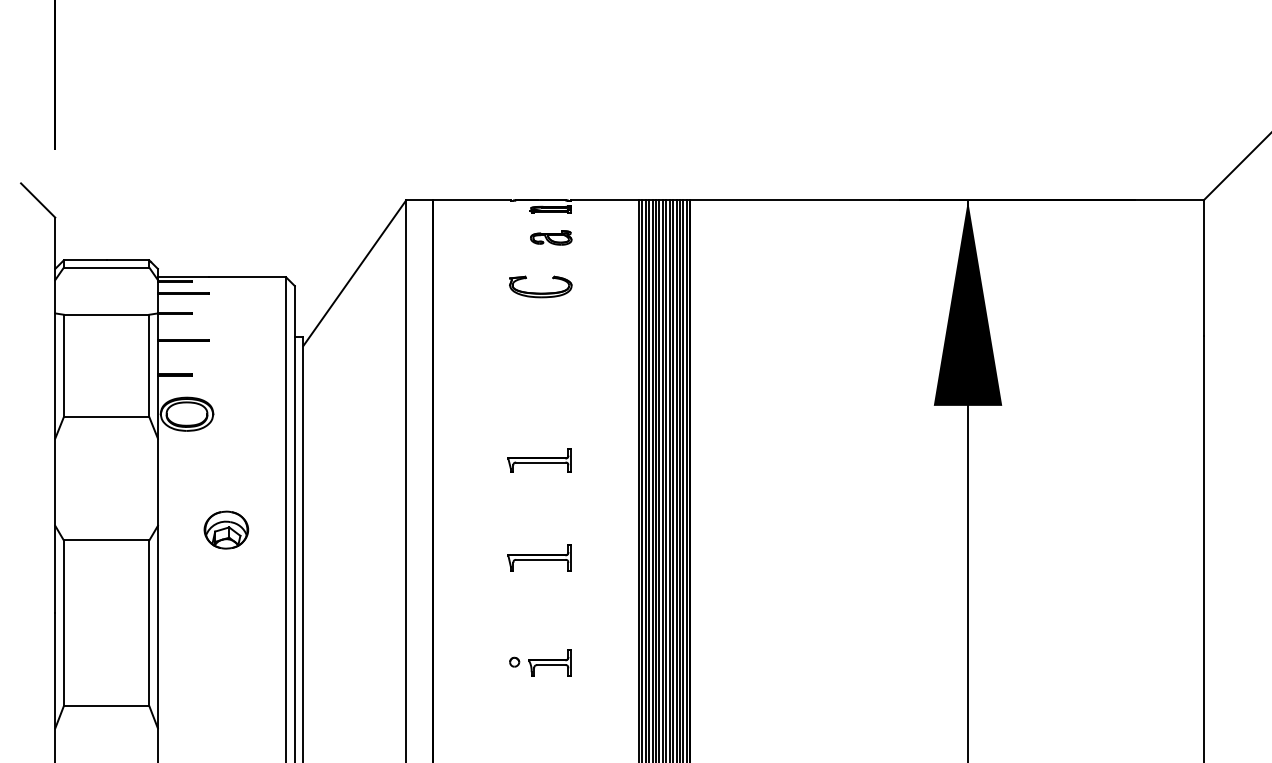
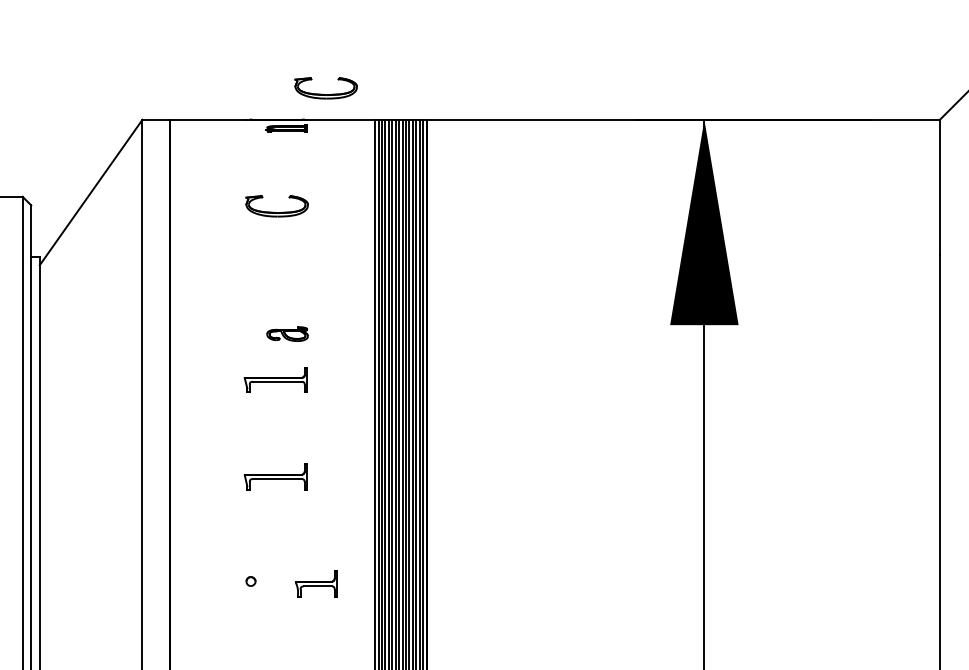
part: (589, 168) -> (325, 87), added
part: (551, 237) -> (287, 333), moved
part: (549, 662) -> (315, 583), moved

